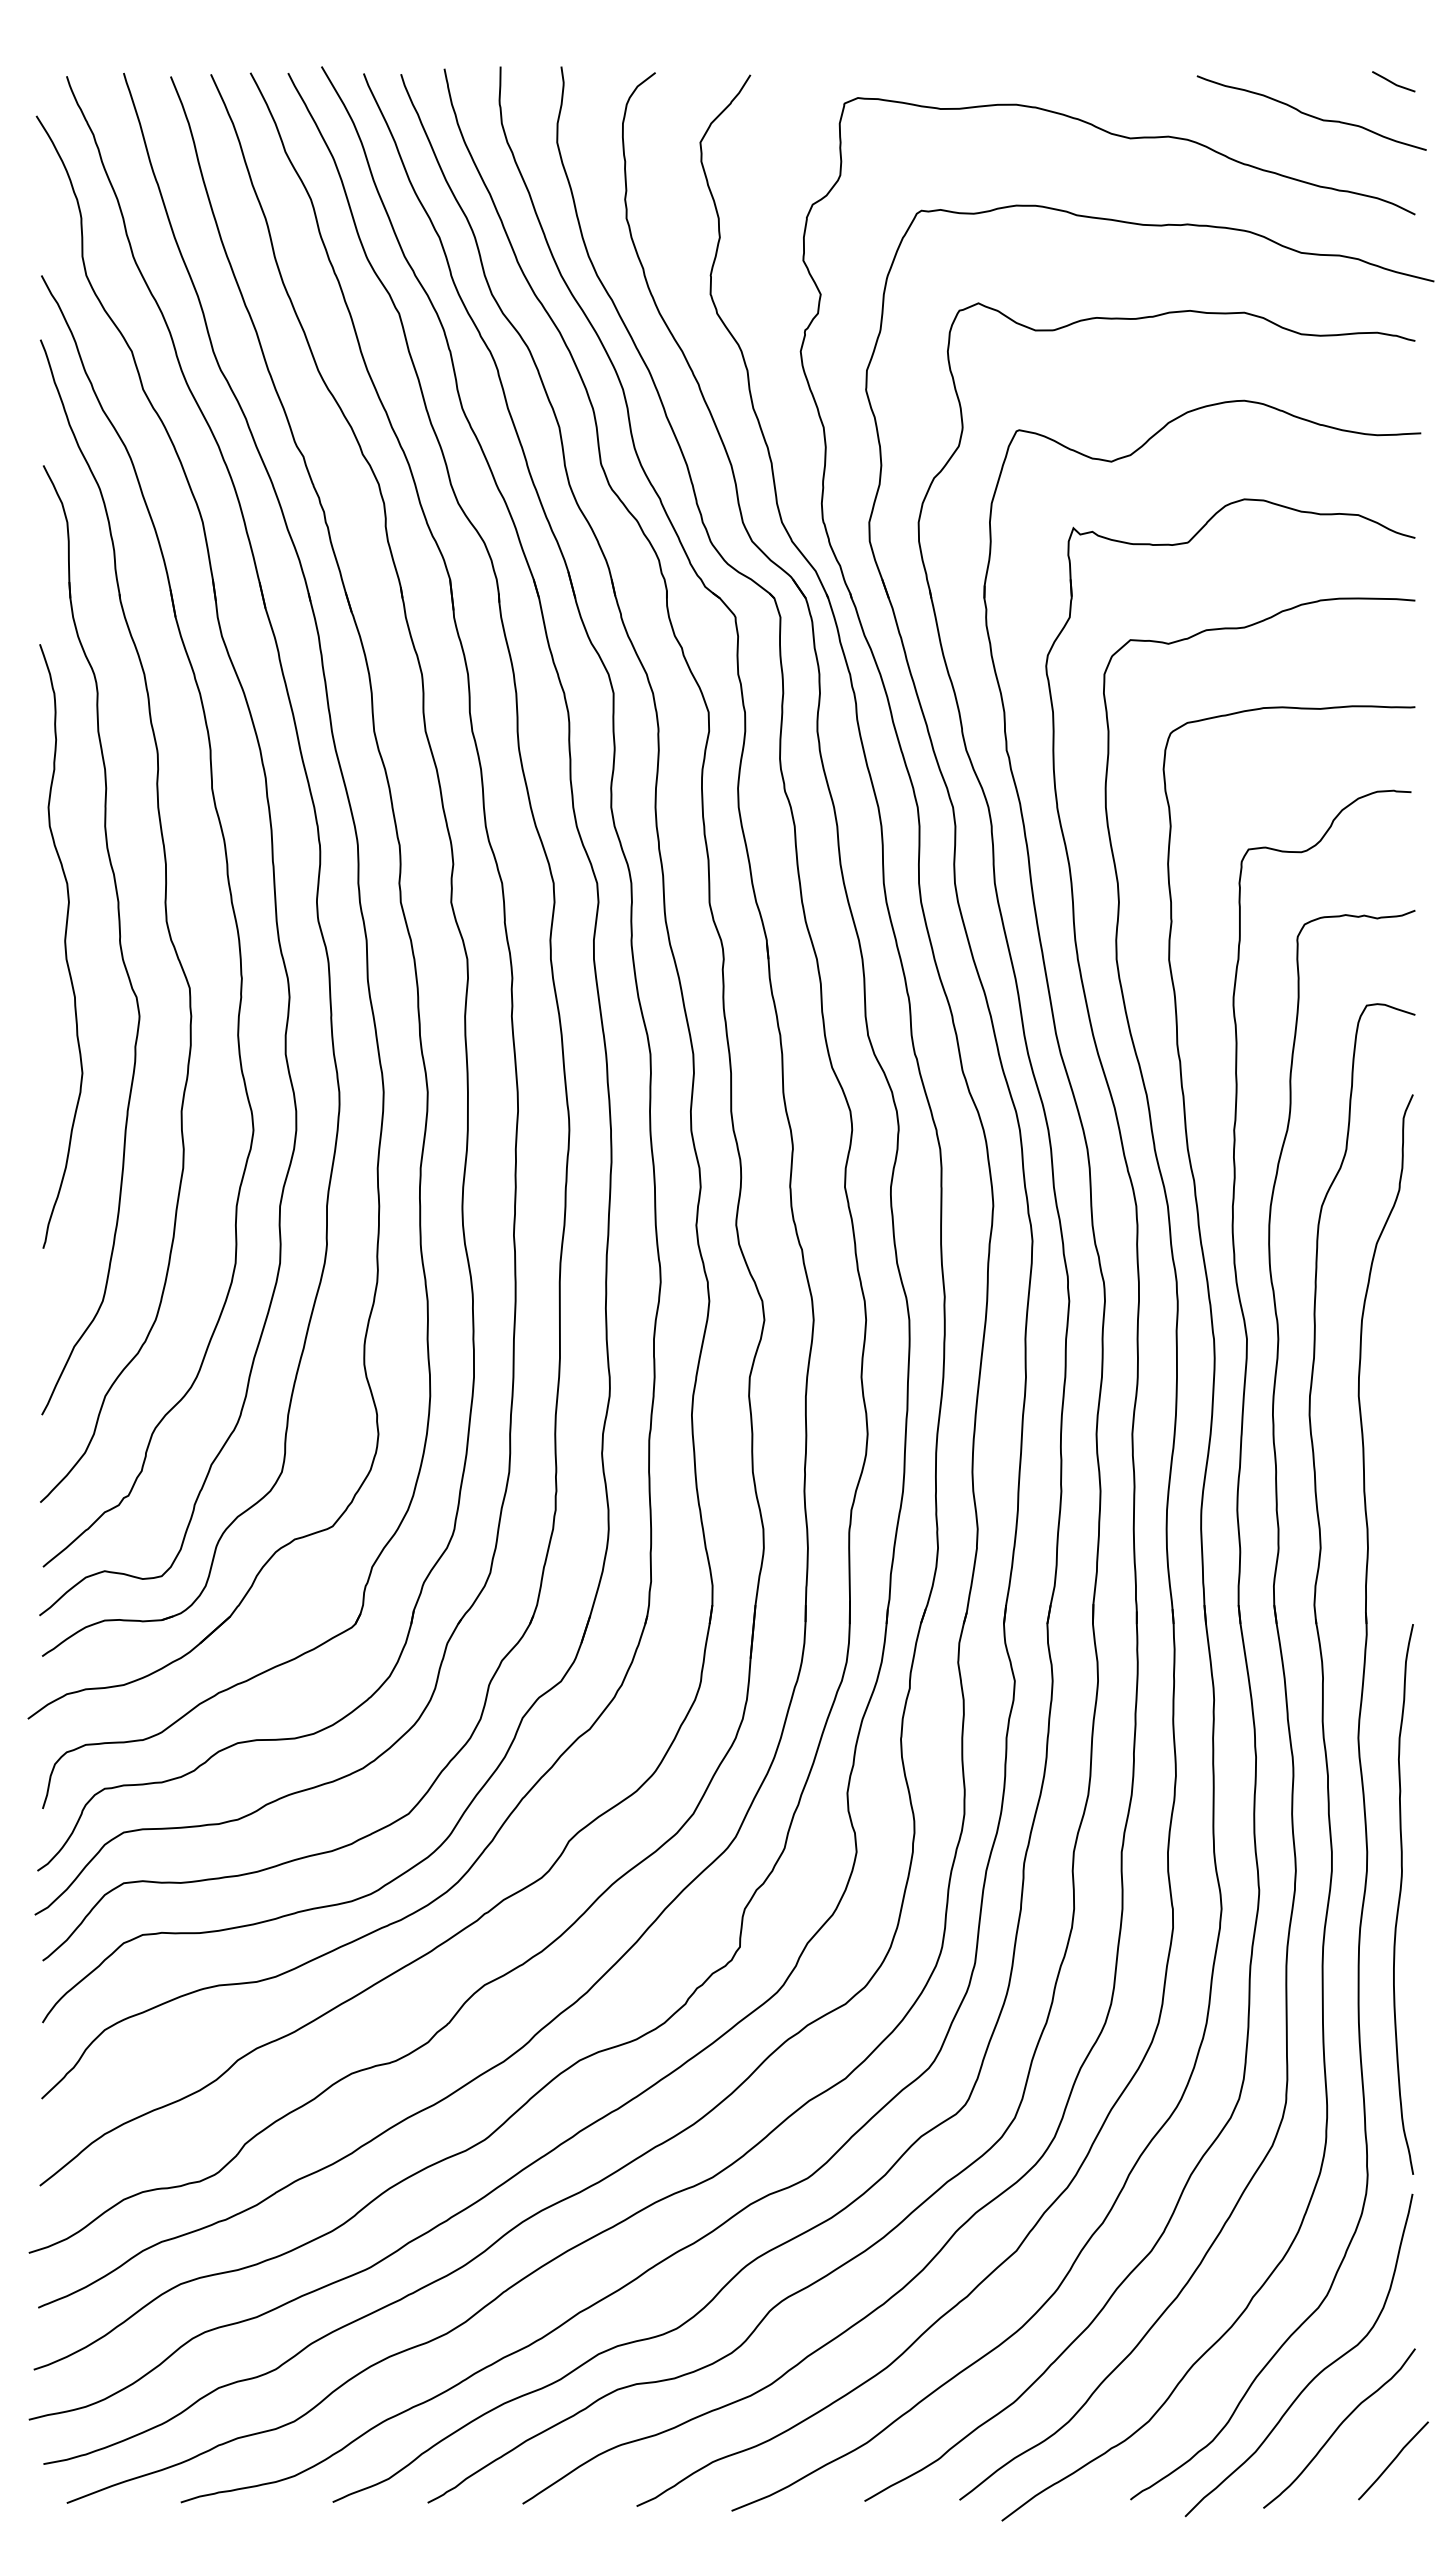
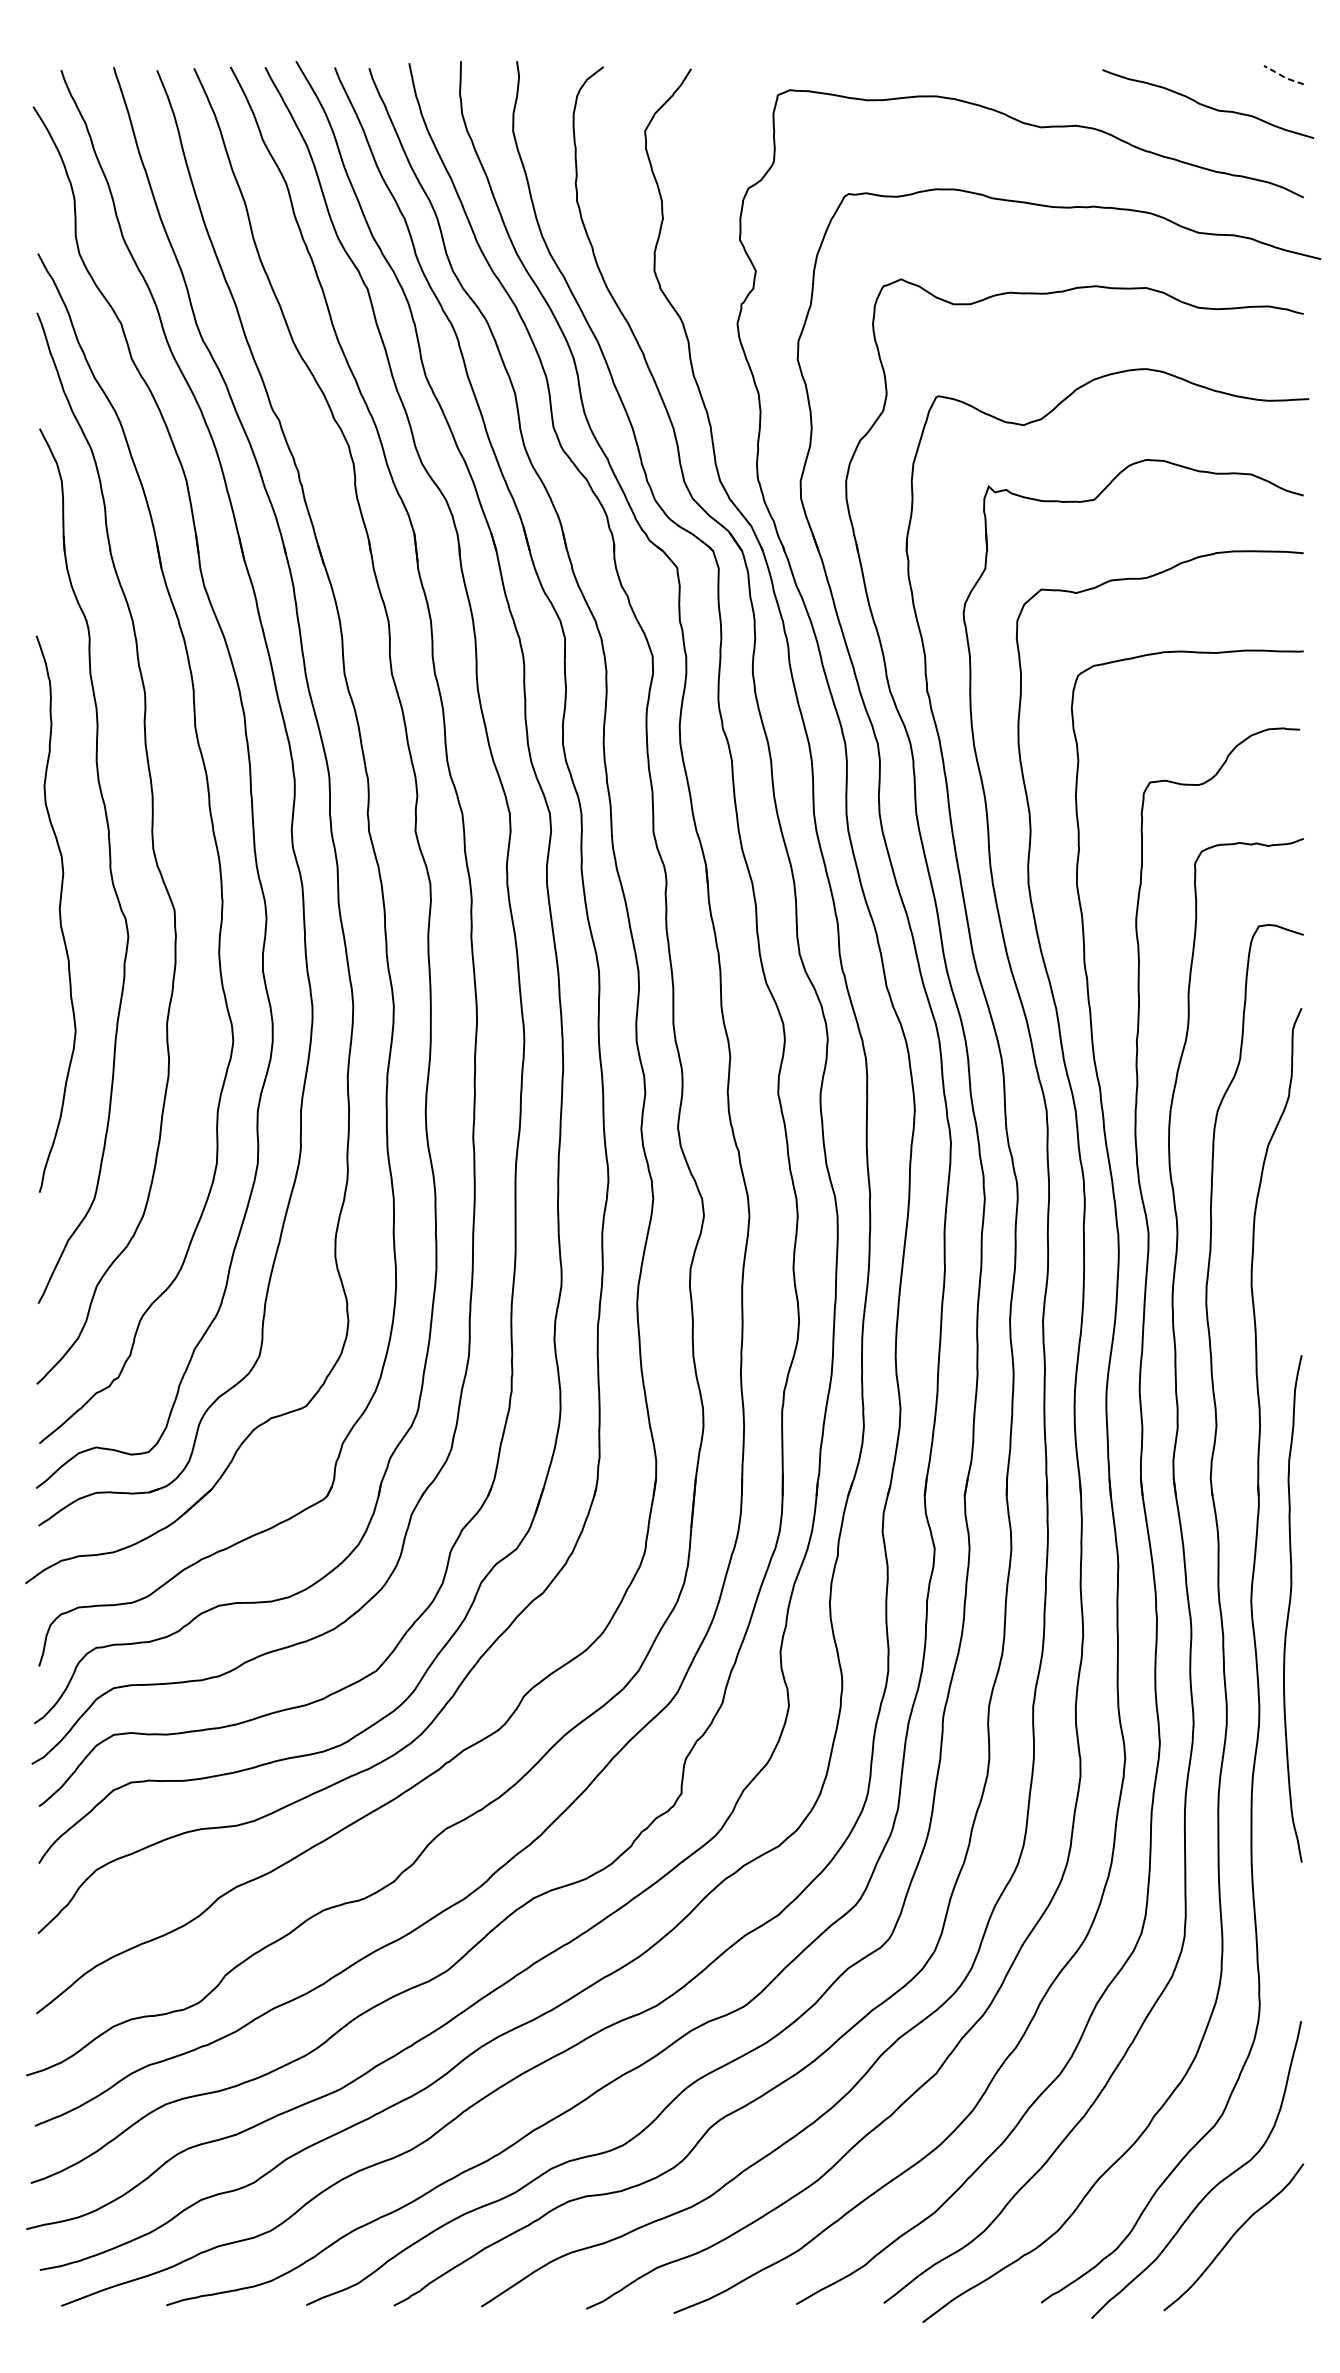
line: (1392, 82) -> (1282, 75), solid -> dashed
curve: (64, 946) -> (59, 914), moved
curve: (1400, 1899) -> (1290, 1608), moved
curve: (1393, 2460) -> (1283, 2266), removed

